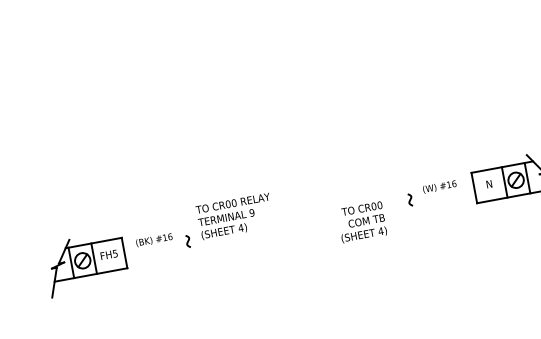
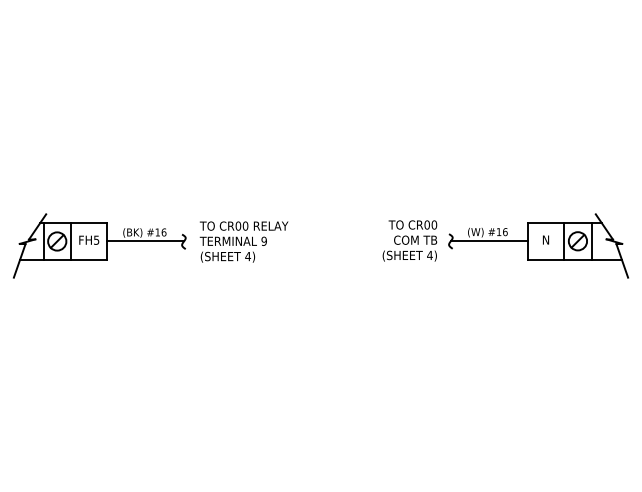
line: (442, 194) -> (489, 241), added
text: (234, 216) -> (243, 241), moved
text: (361, 222) -> (409, 240), moved
line: (156, 247) -> (145, 241), added

